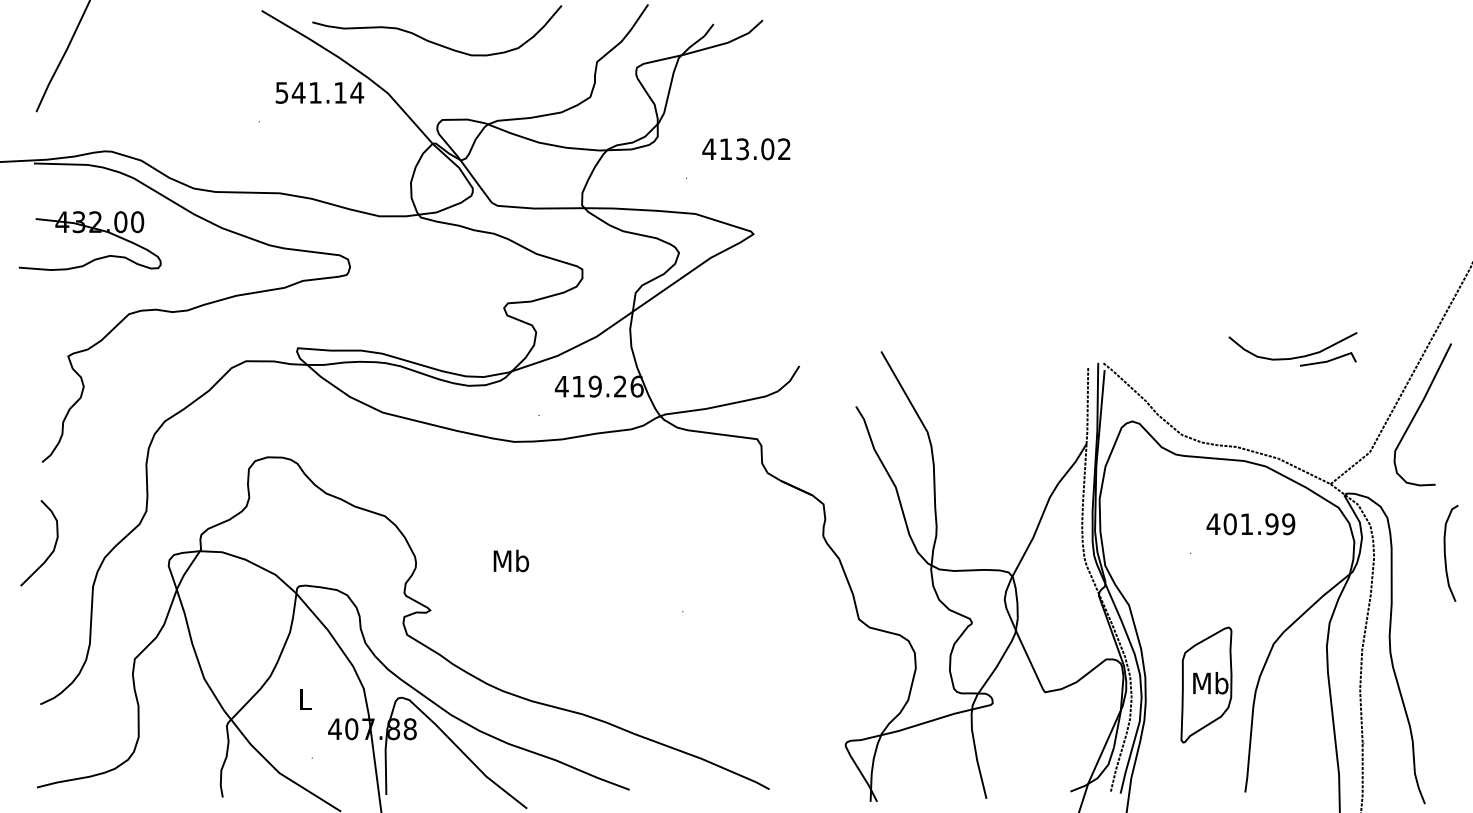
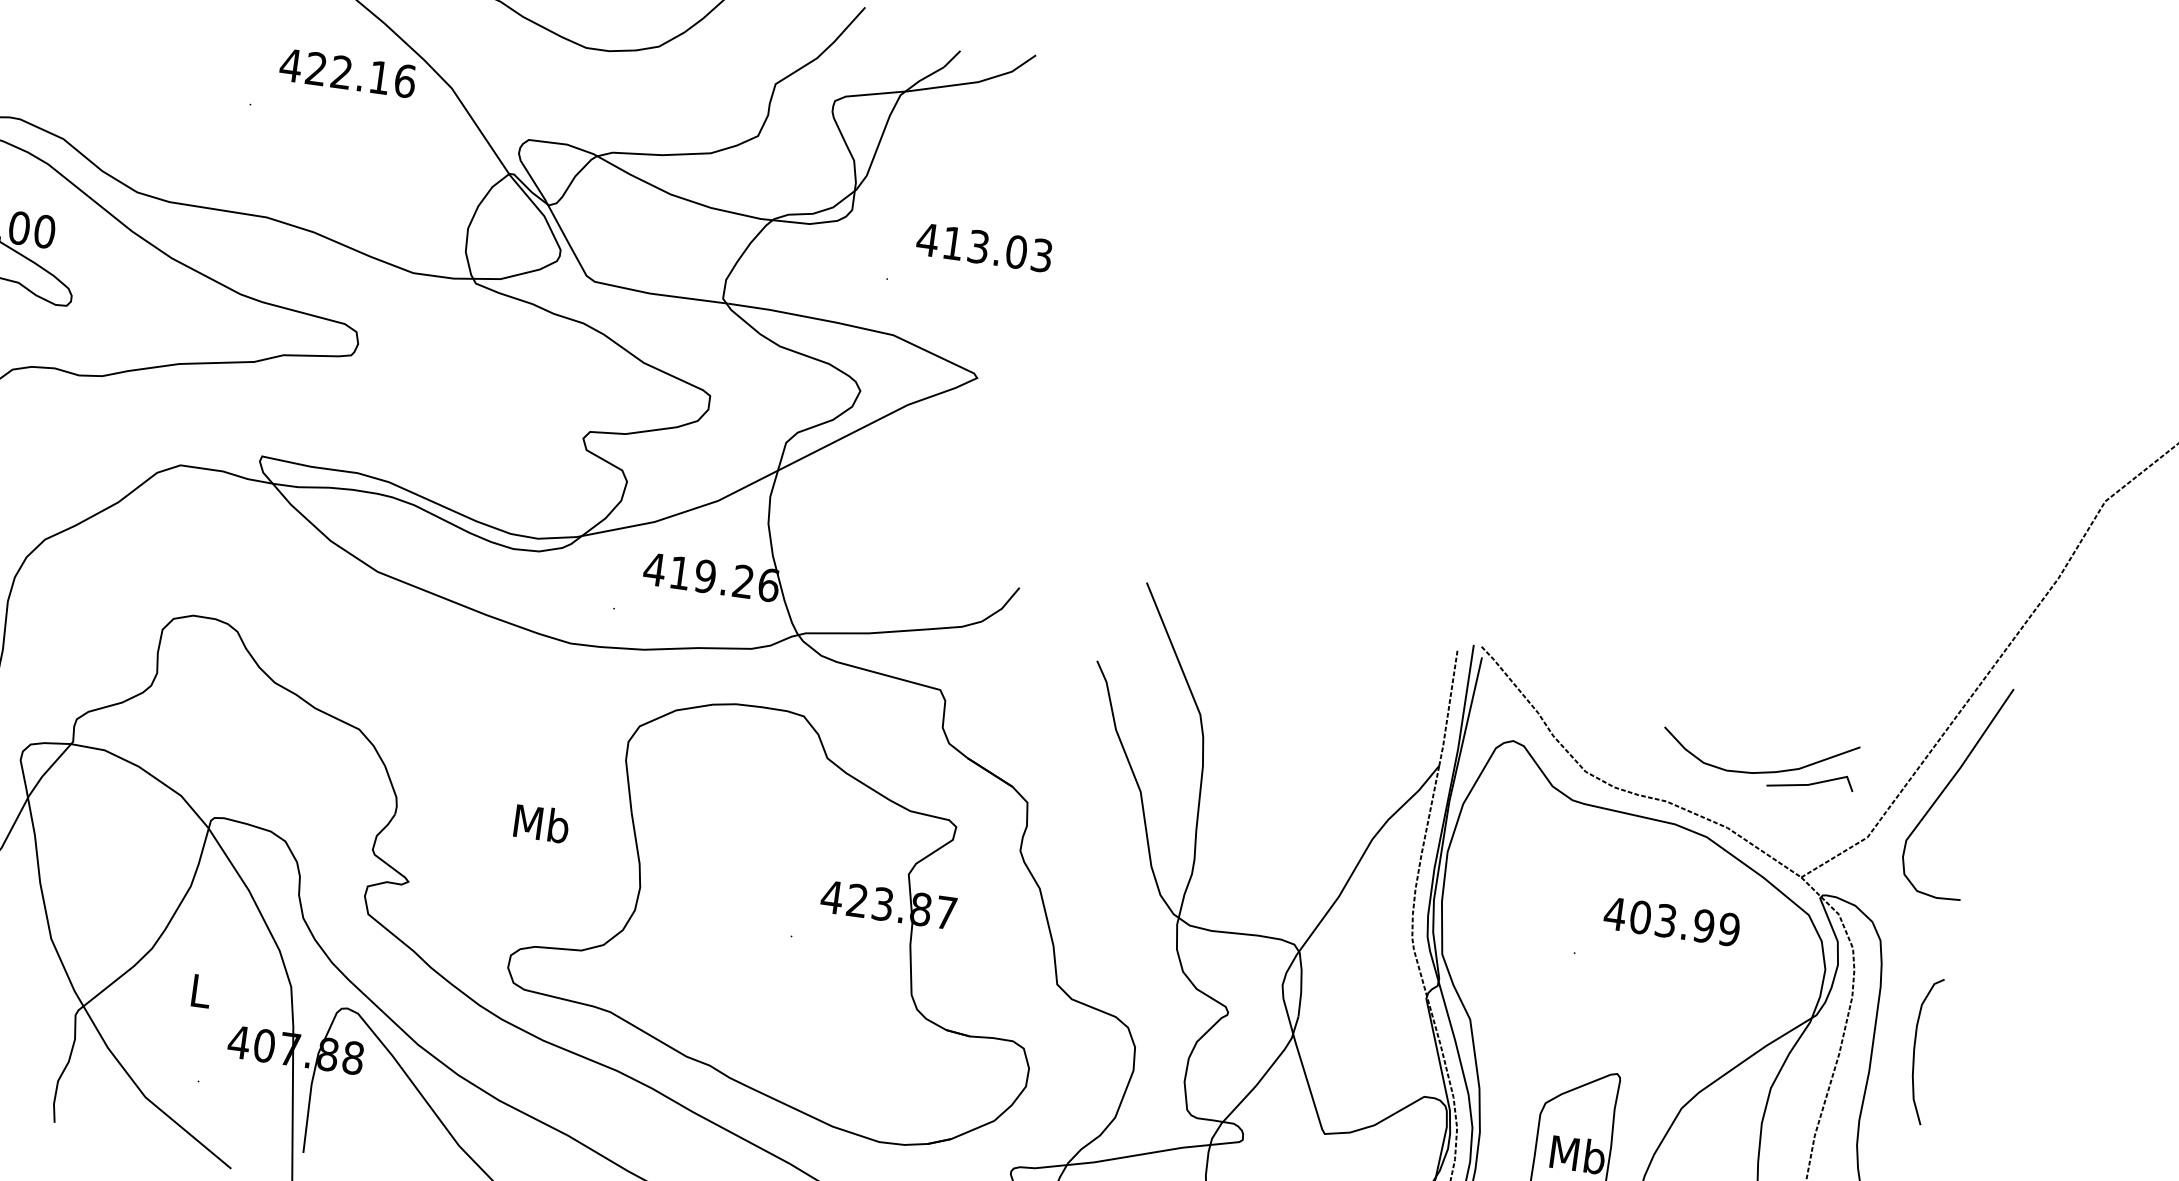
text: (319, 92) -> (347, 72), 541.14 -> 422.16
text: (784, 149) -> (1041, 255), 413.02 -> 413.03
part: (1292, 357) -> (1756, 771), moved
text: (1246, 524) -> (1665, 921), 401.99 -> 403.99
curve: (1445, 553) -> (1915, 1049), moved
part: (675, 601) -> (782, 919), added

